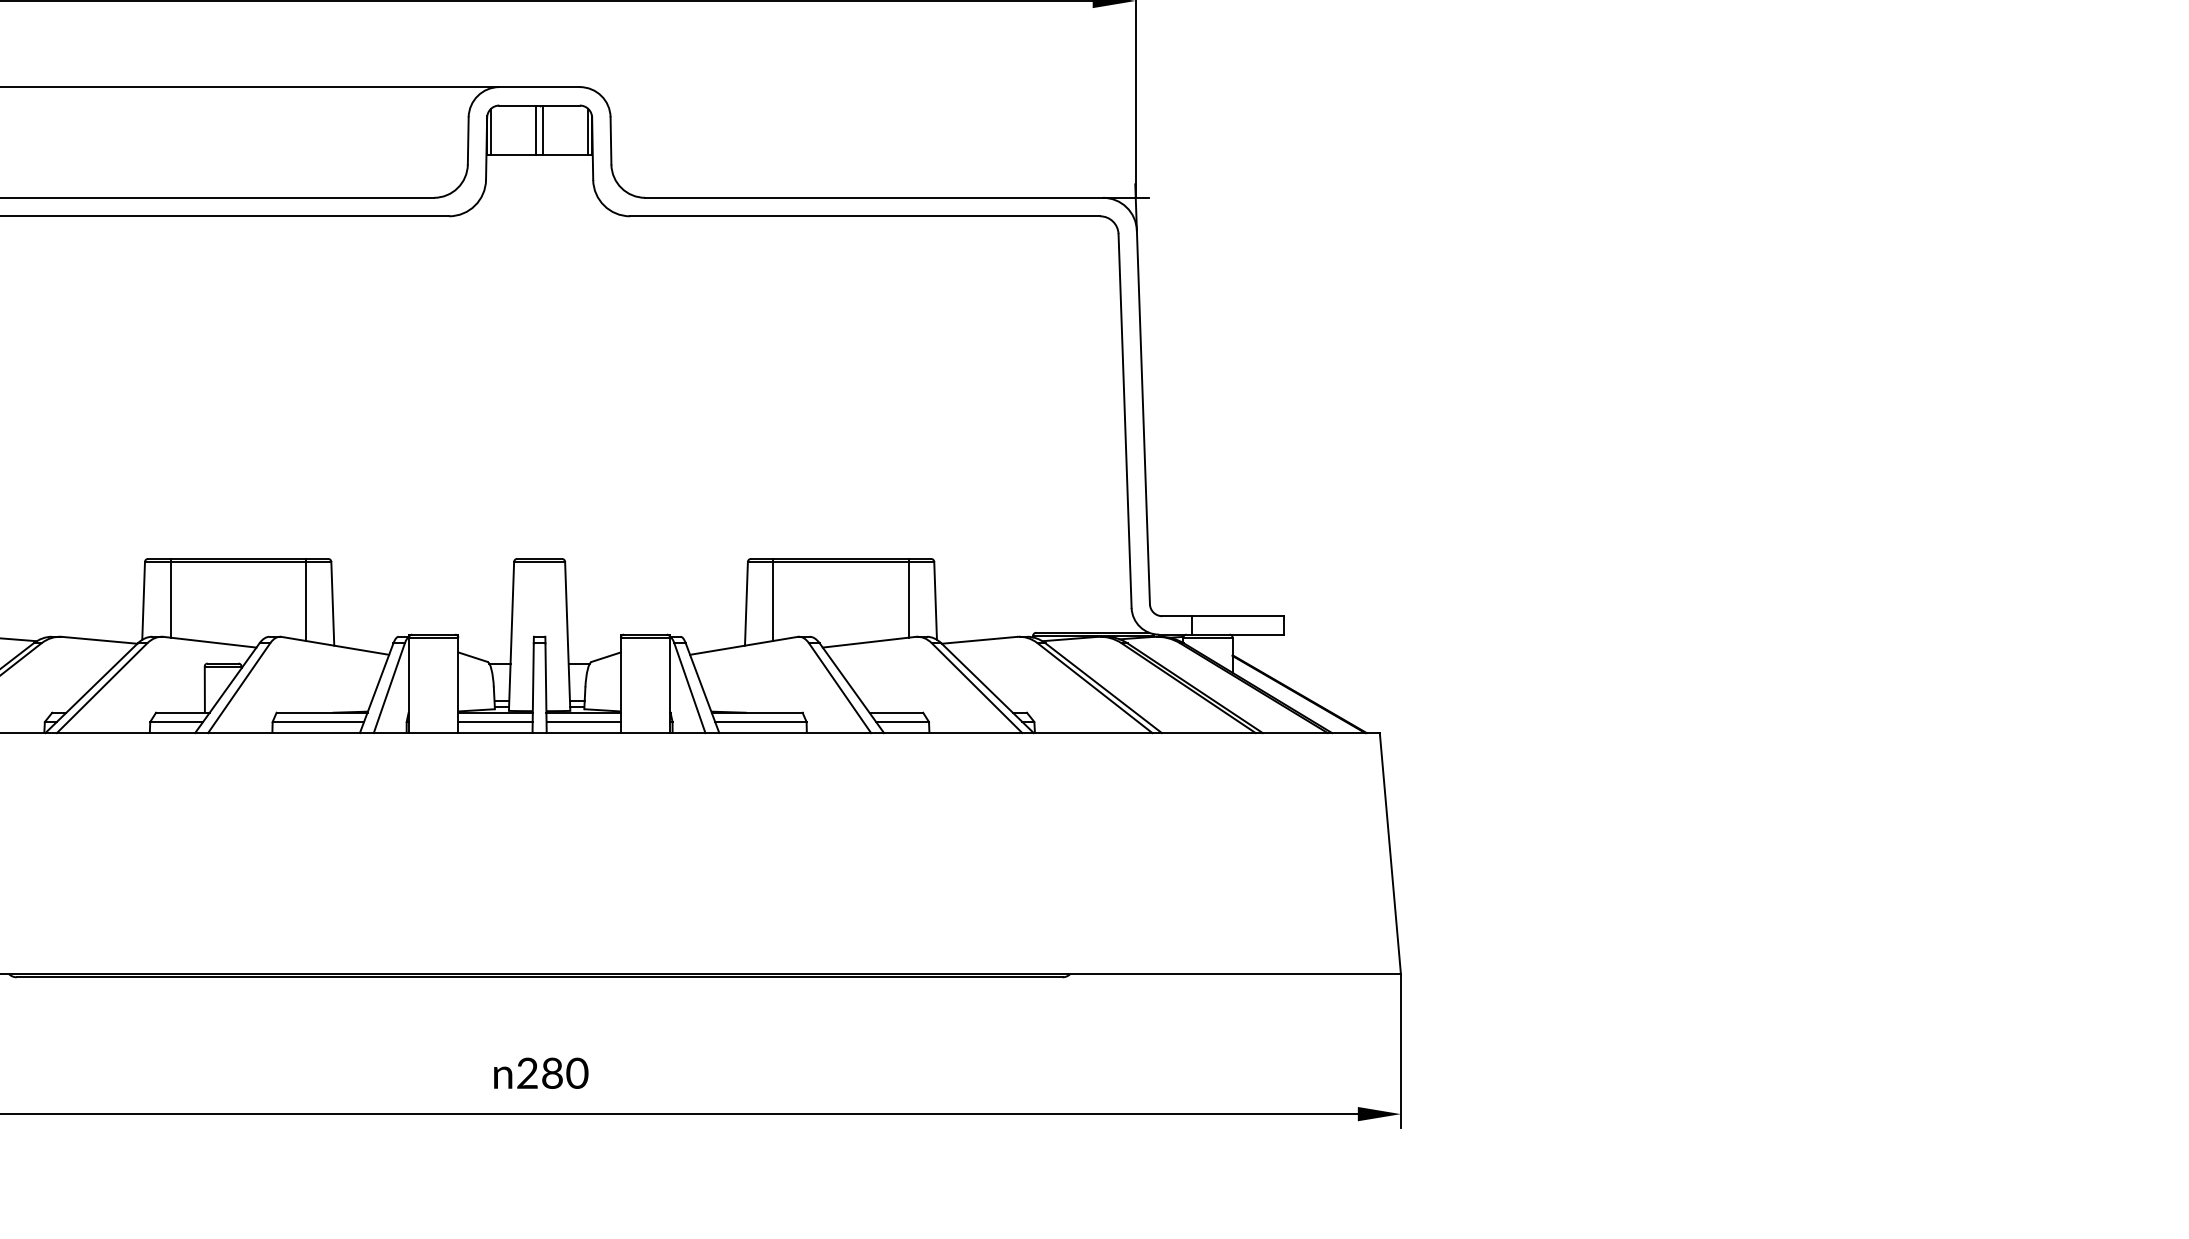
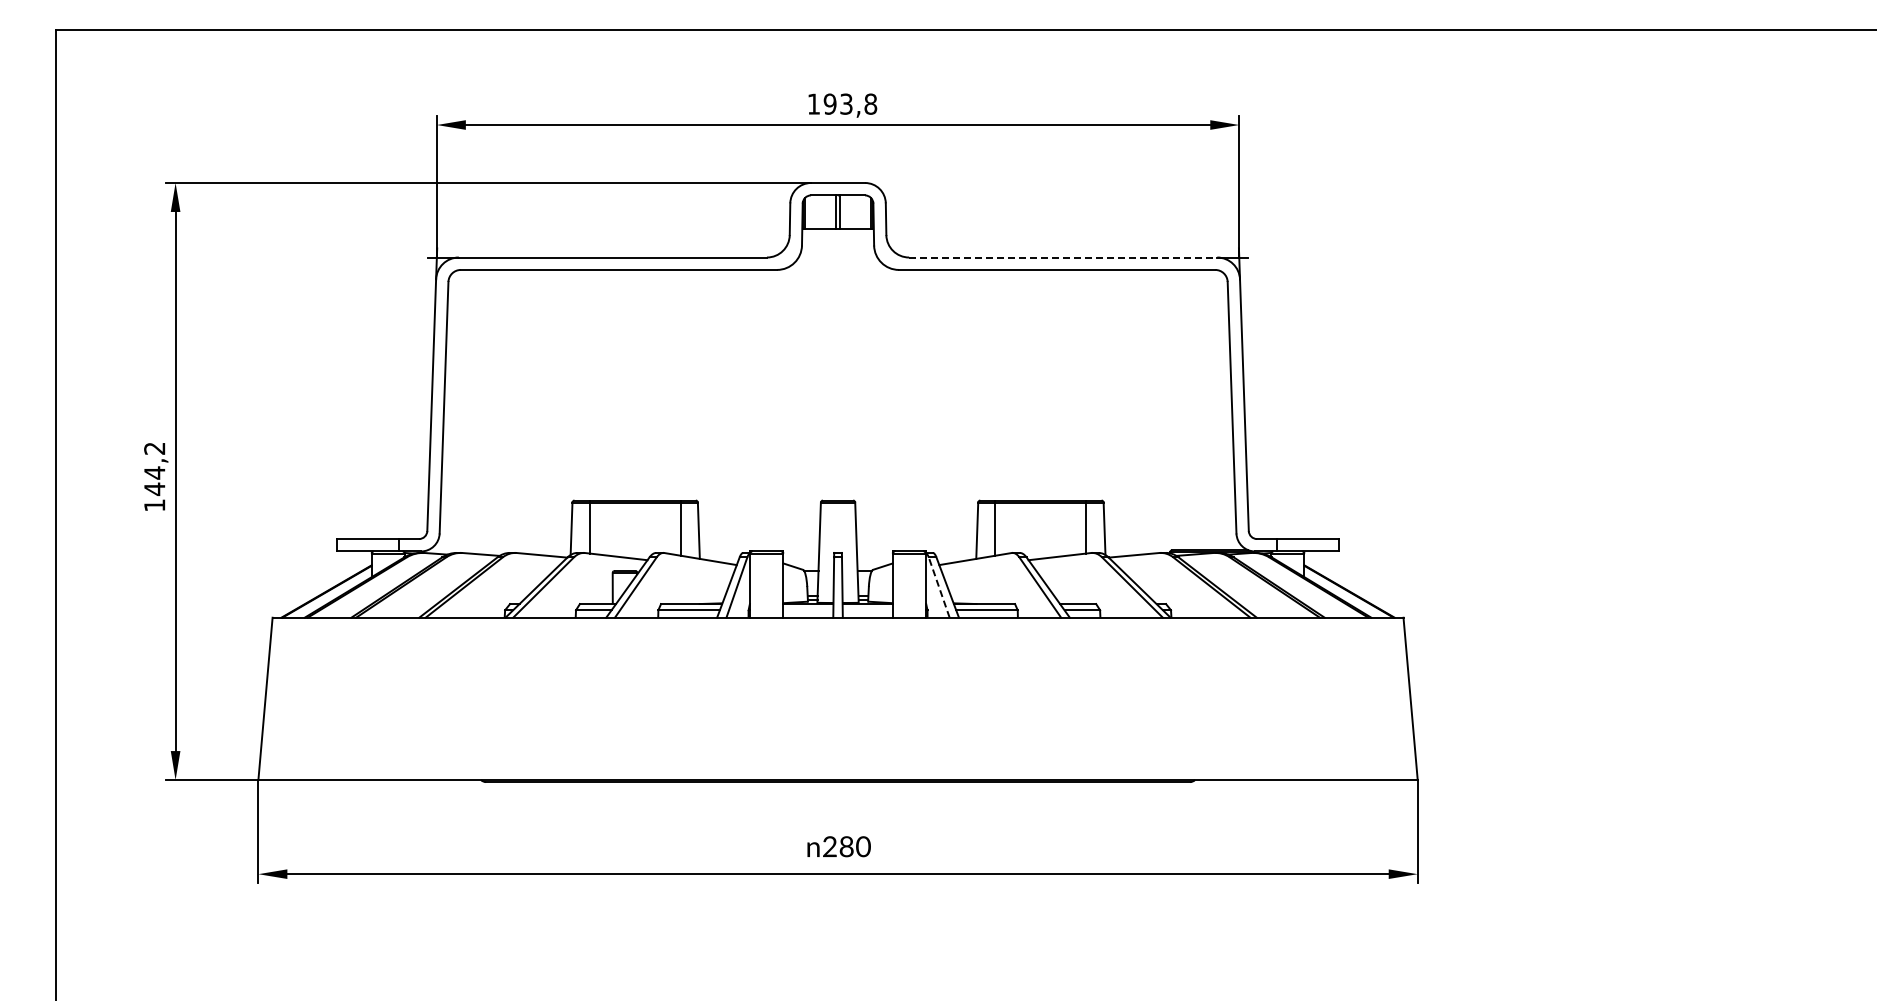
line: (874, 197) -> (1063, 257), solid -> dashed
line: (690, 688) -> (939, 587), solid -> dashed
line: (495, 722) -> (808, 610), removed
line: (583, 722) -> (867, 610), removed

